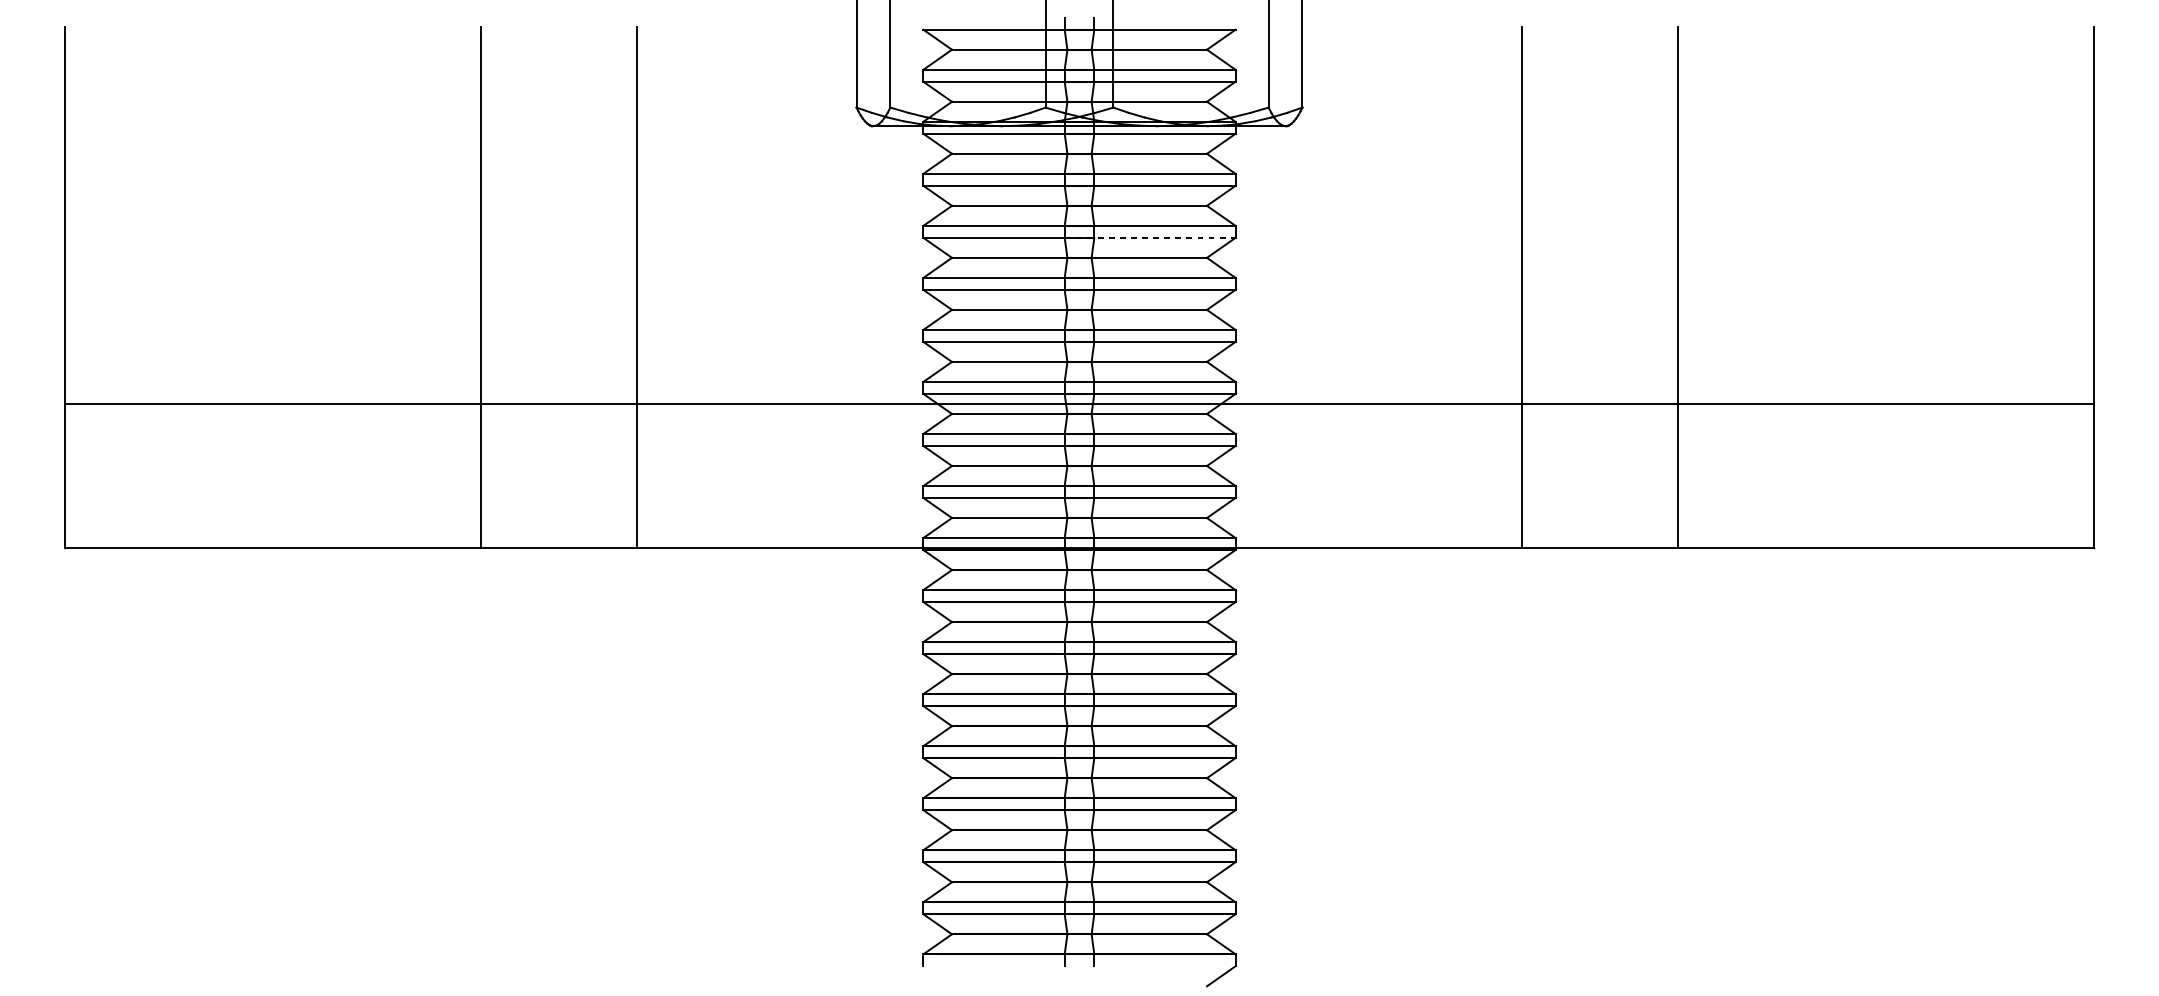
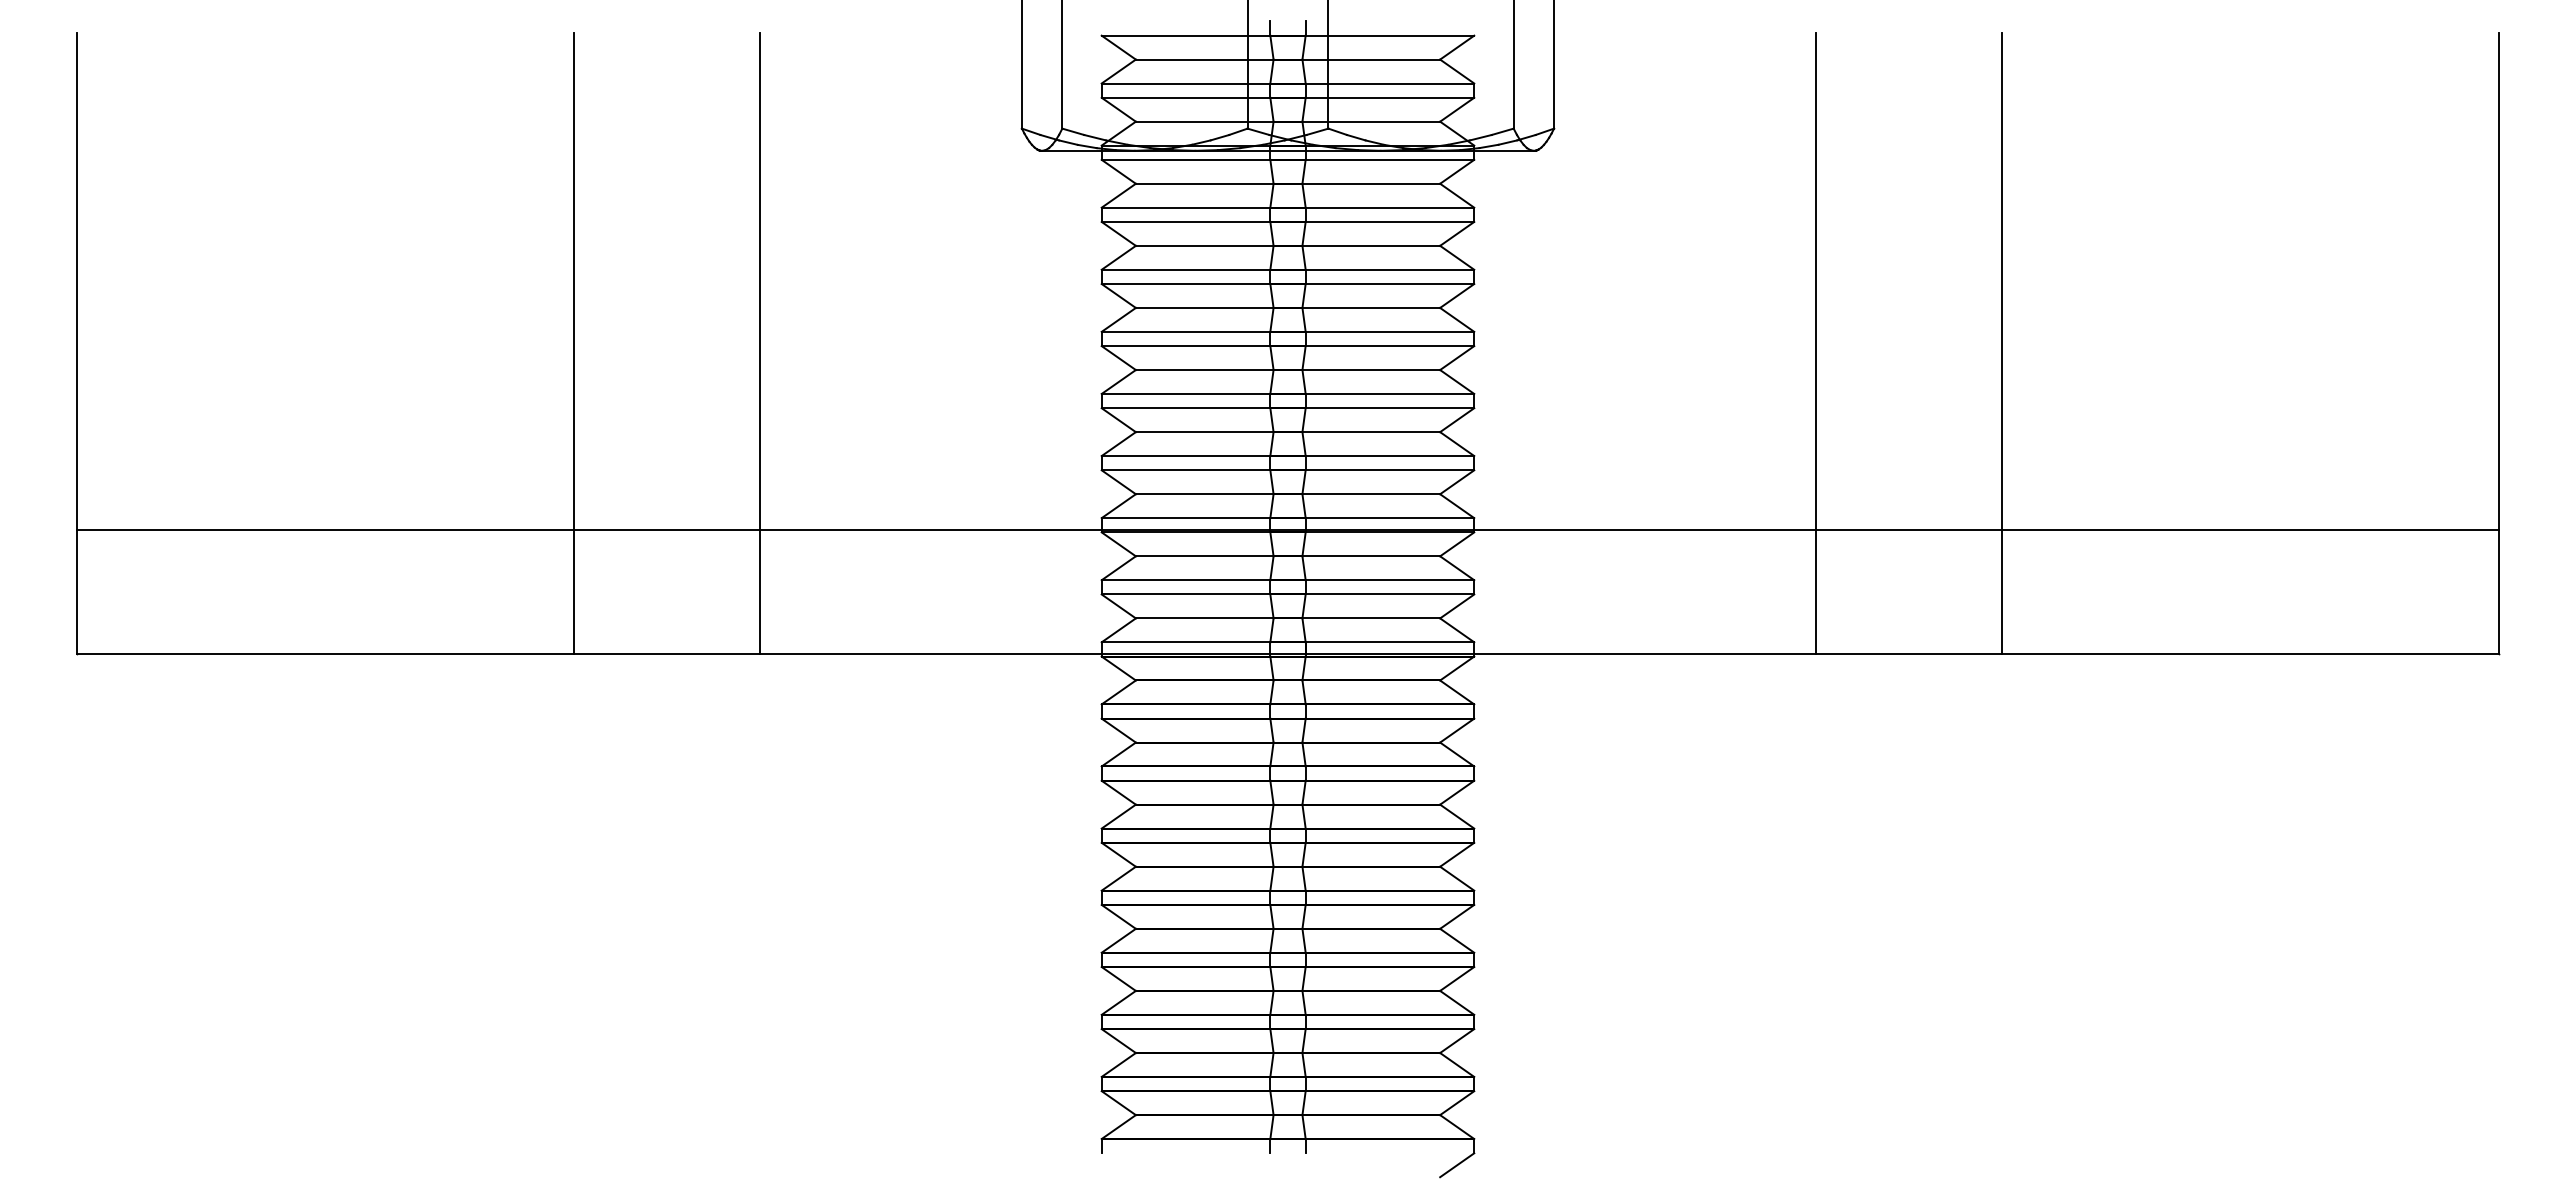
line: (1150, 238) -> (1372, 284), dashed -> solid
line: (1079, 404) -> (1287, 529), moved

